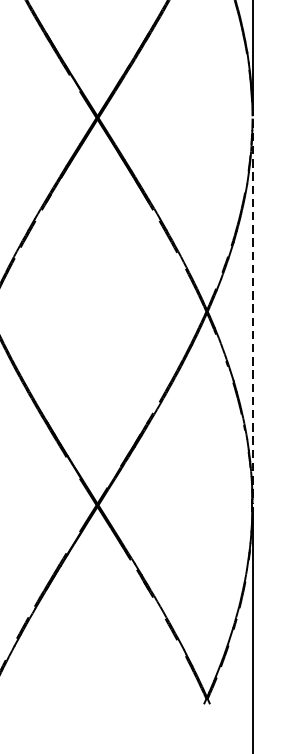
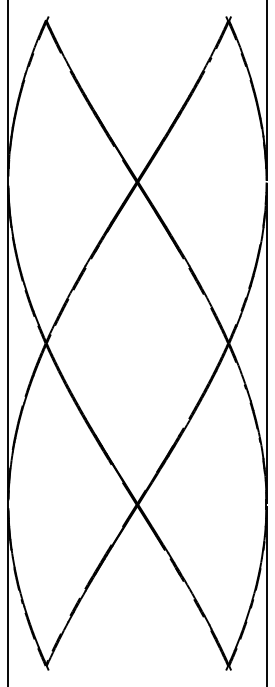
line: (252, 311) -> (266, 343), dashed -> solid

